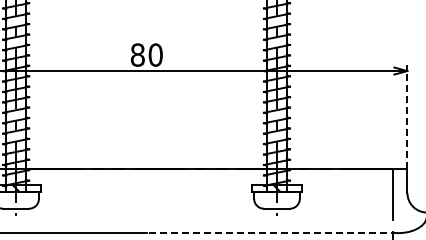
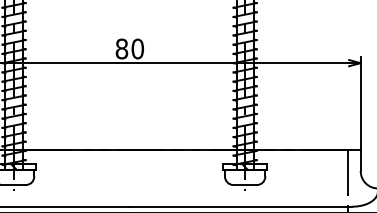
line: (407, 116) -> (360, 103), dashed -> solid
line: (272, 233) -> (241, 207), dashed -> solid

